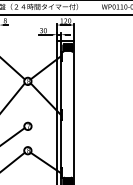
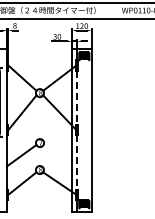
line: (61, 86) -> (77, 98), solid -> dashed
line: (61, 144) -> (77, 163), solid -> dashed

